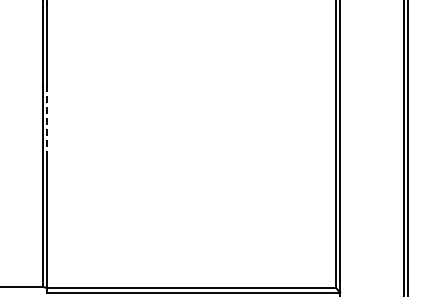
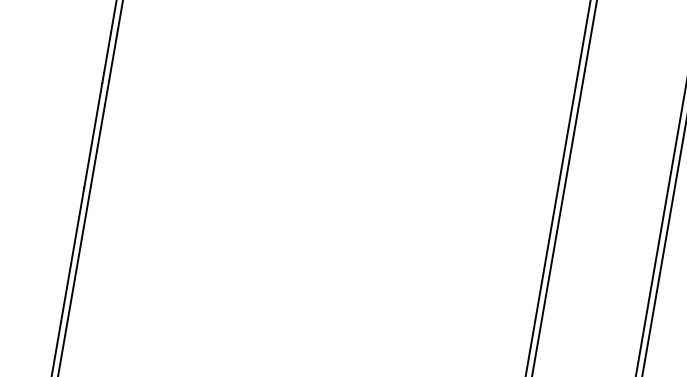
line: (47, 119) -> (99, 134), dashed -> solid

